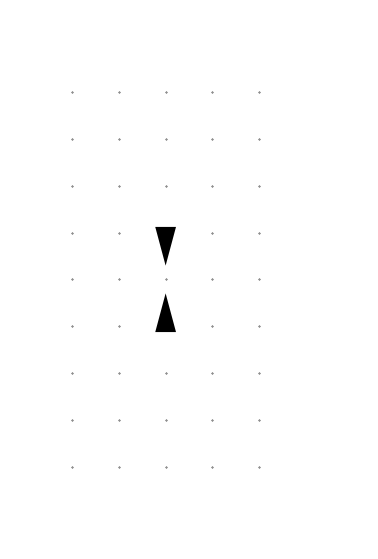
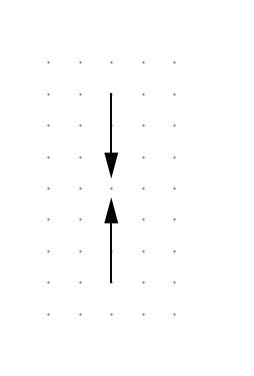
line: (165, 185) -> (111, 124), added
line: (165, 372) -> (111, 250), added

